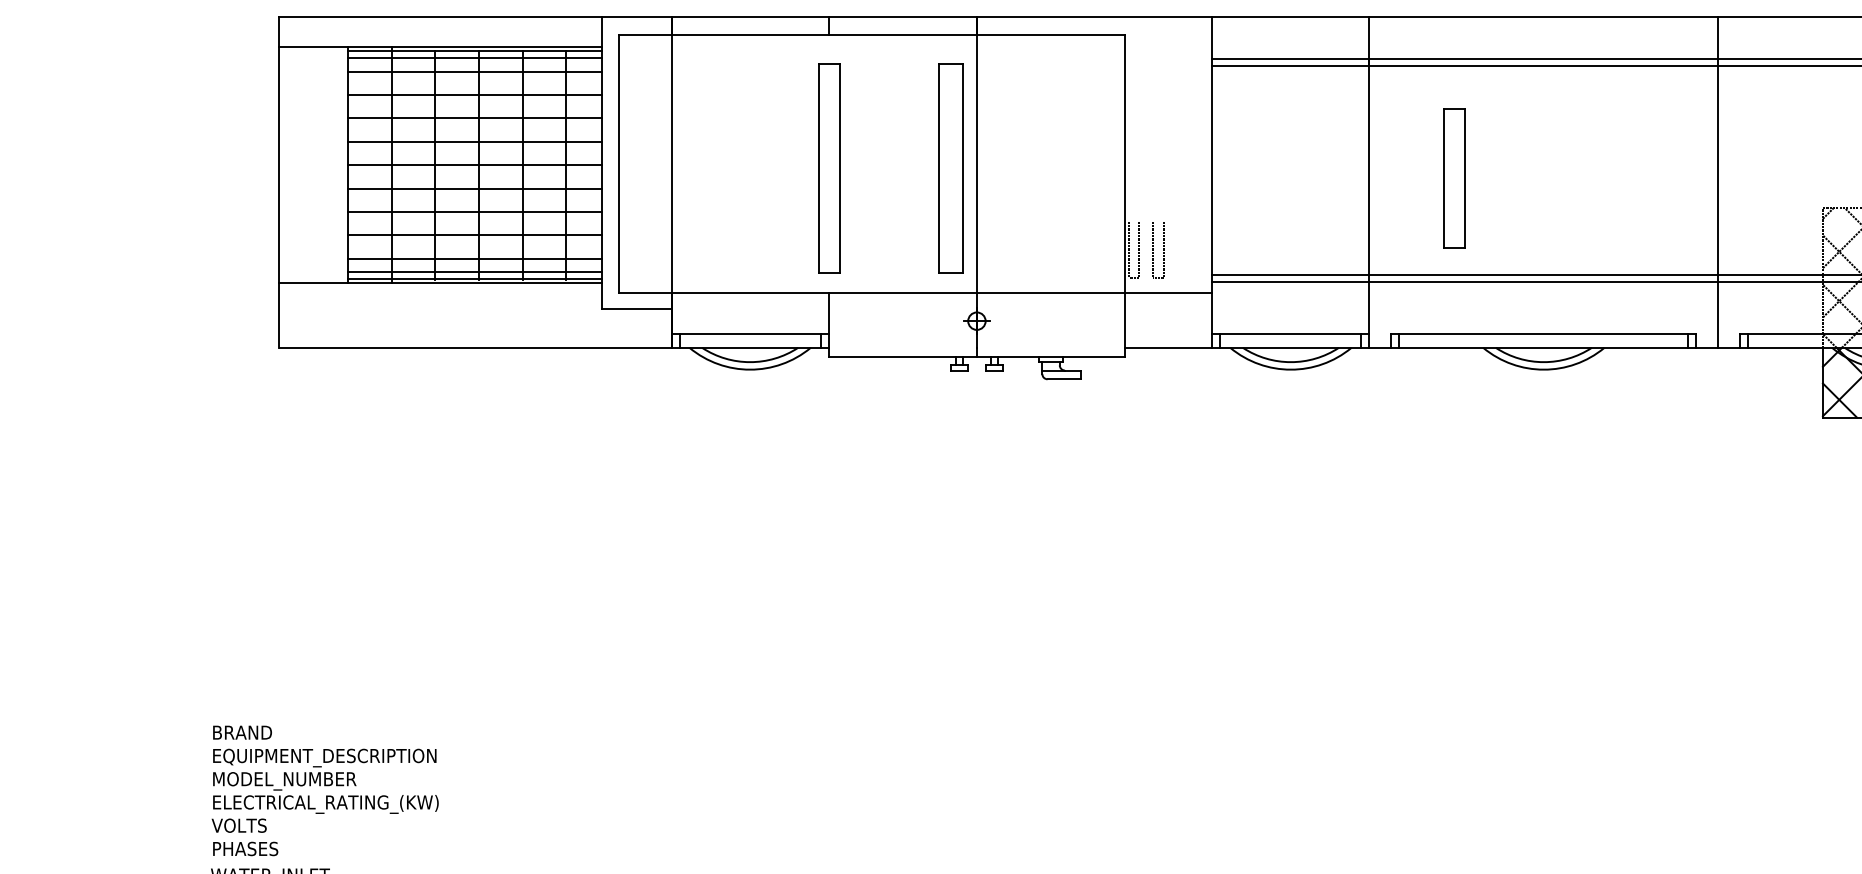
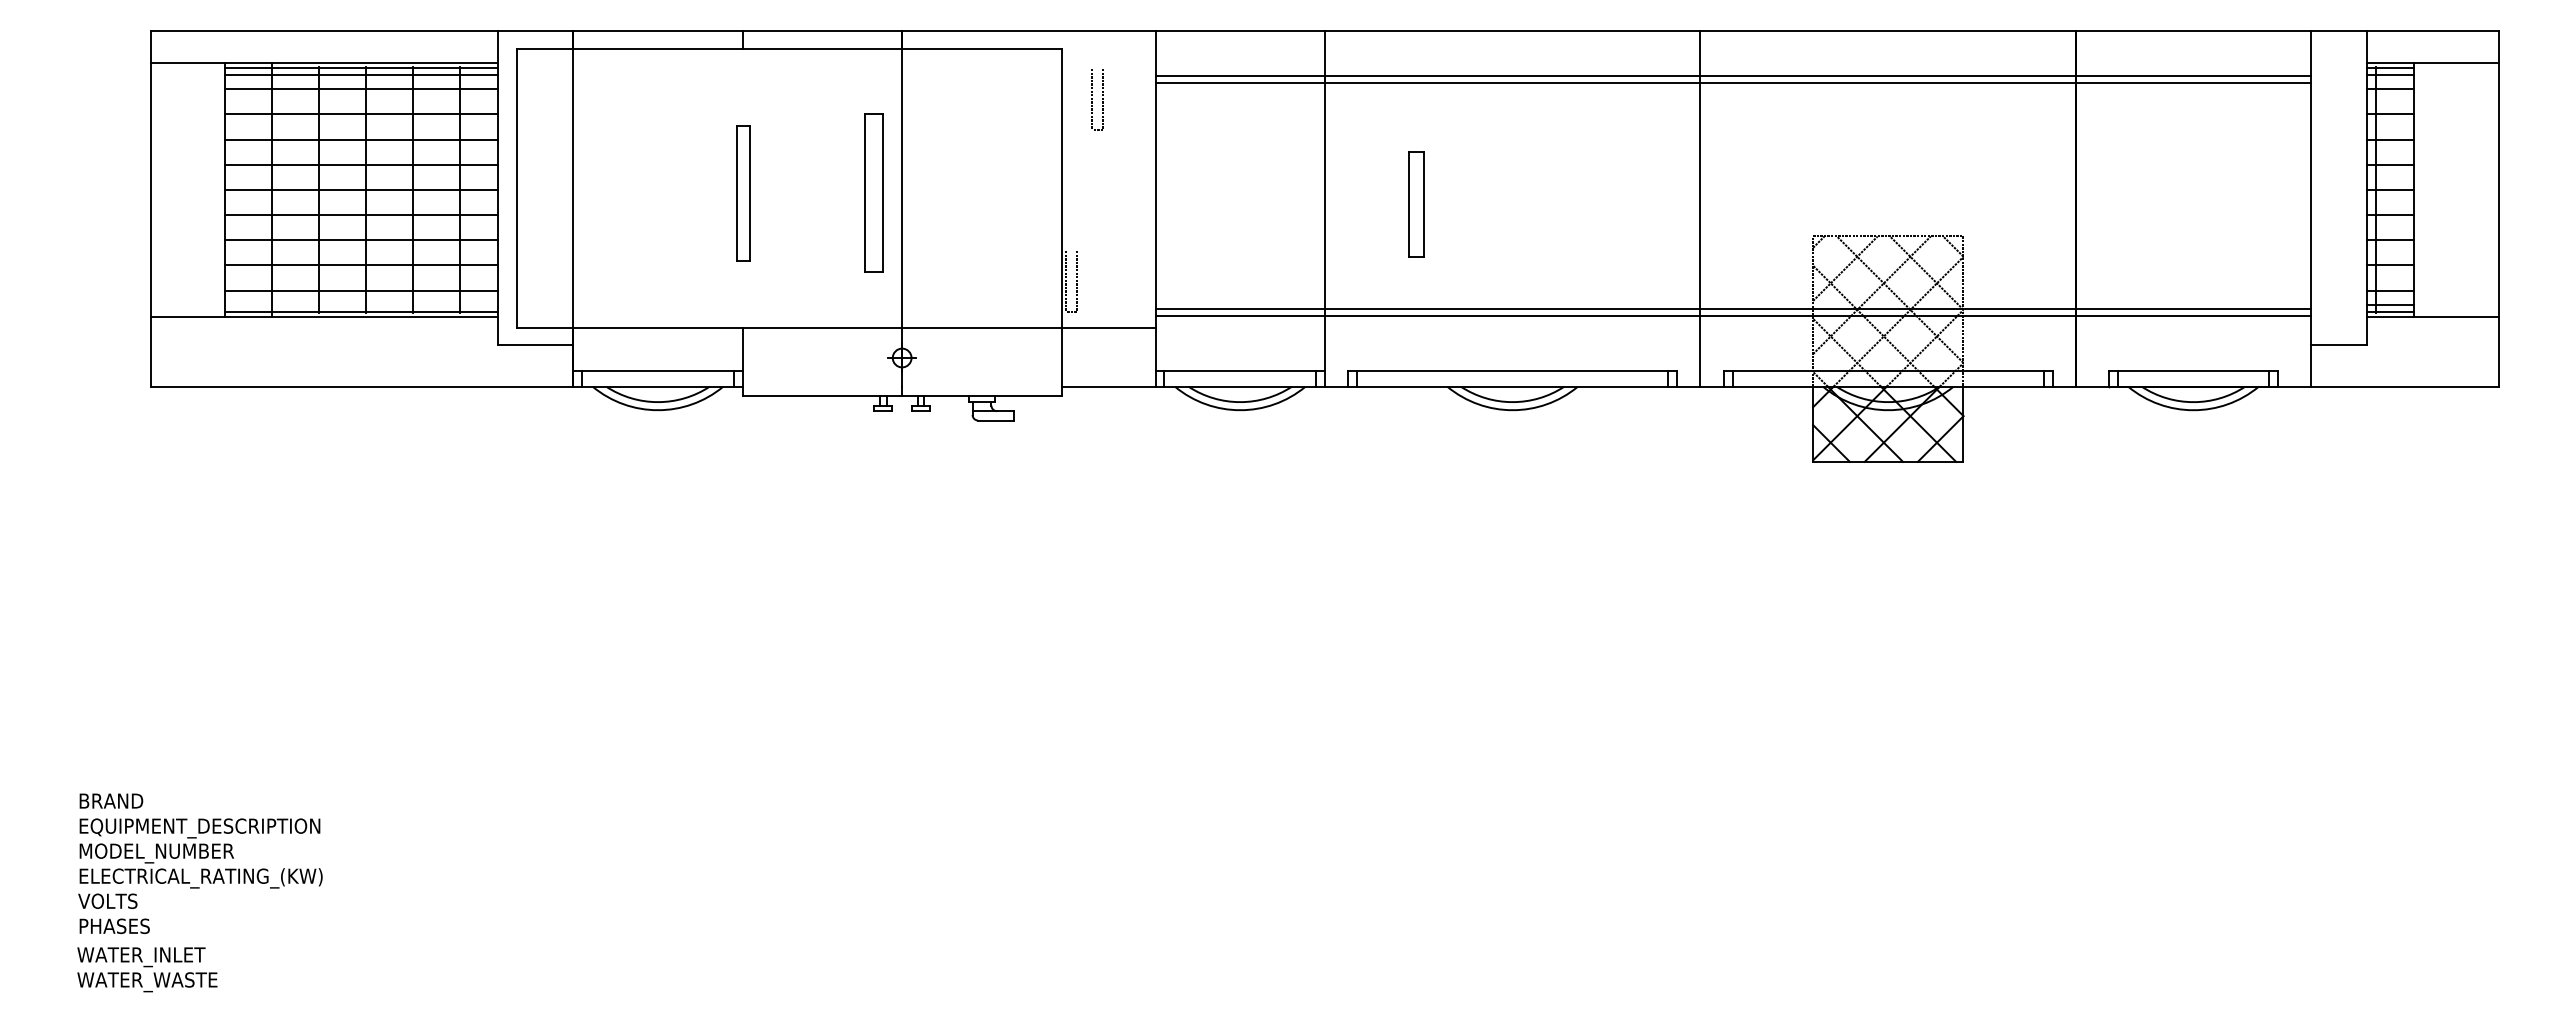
part: (829, 168) -> (743, 193), size x0.6
part: (950, 168) -> (873, 193), size x0.7
part: (1454, 178) -> (1416, 204), size x0.7
part: (1158, 250) -> (1097, 99), moved
line: (474, 272) -> (361, 305), removed

